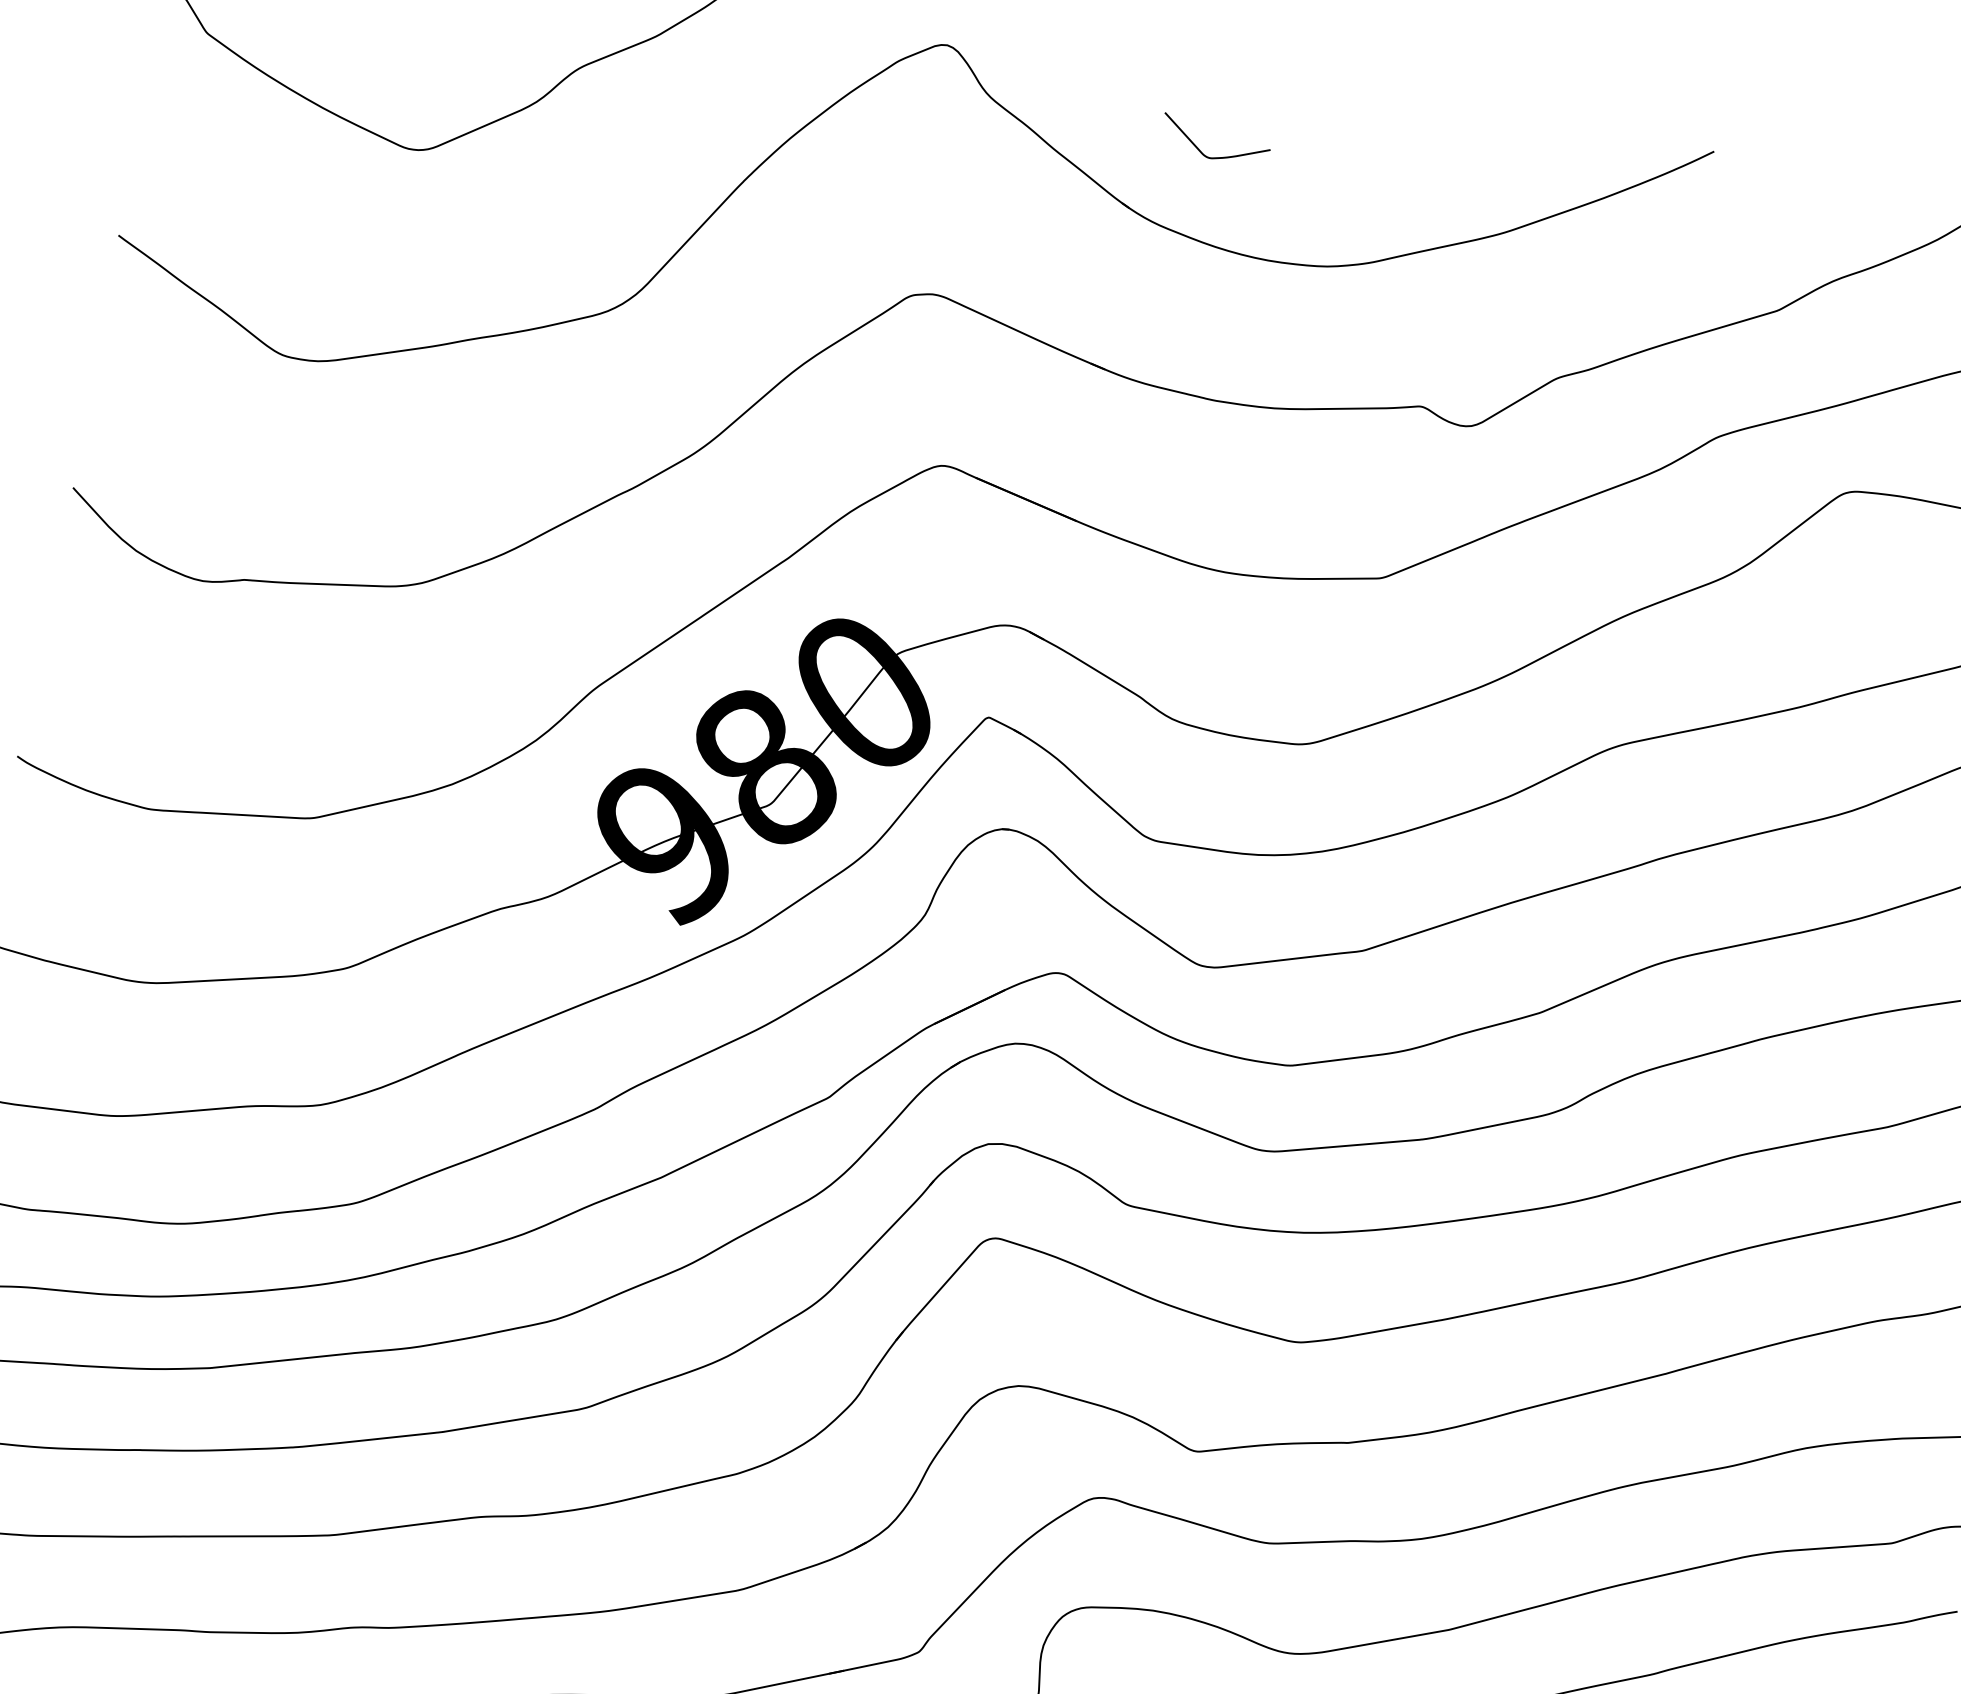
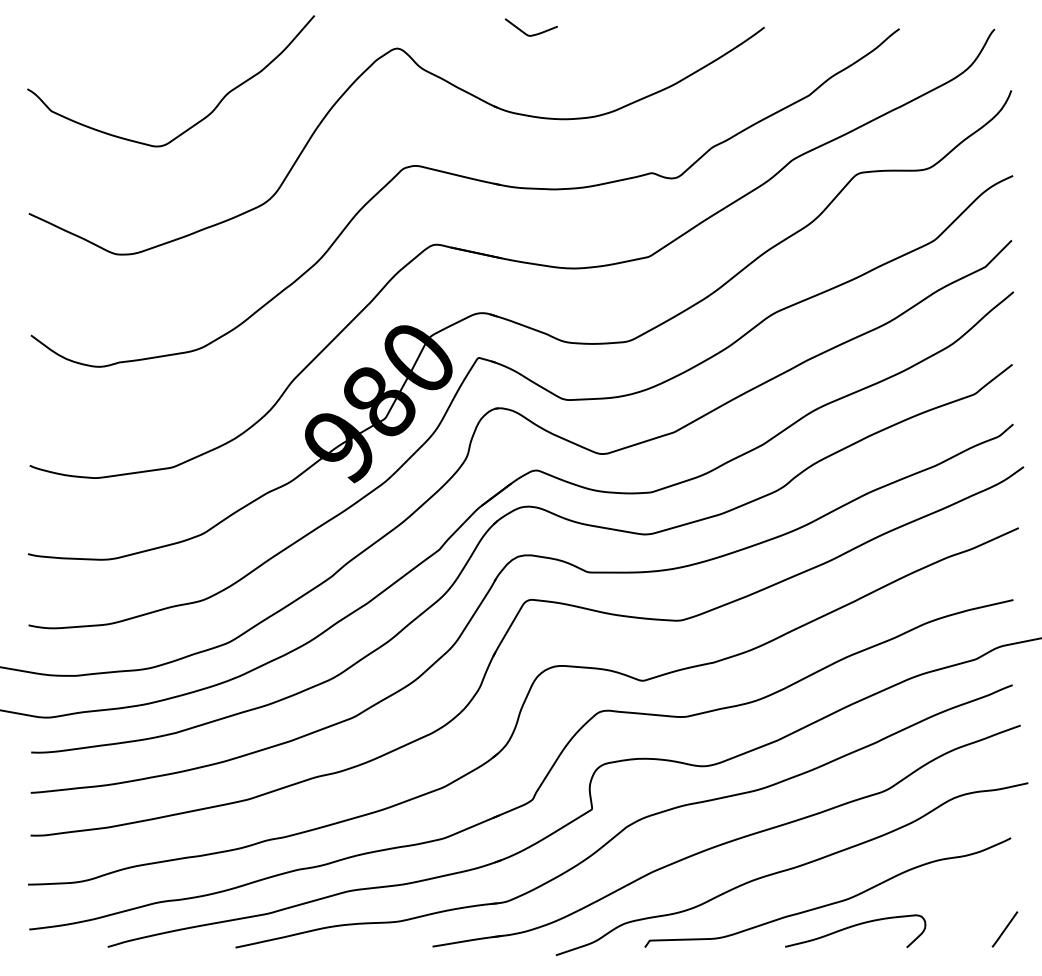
curve: (1201, 149) -> (525, 32), moved

